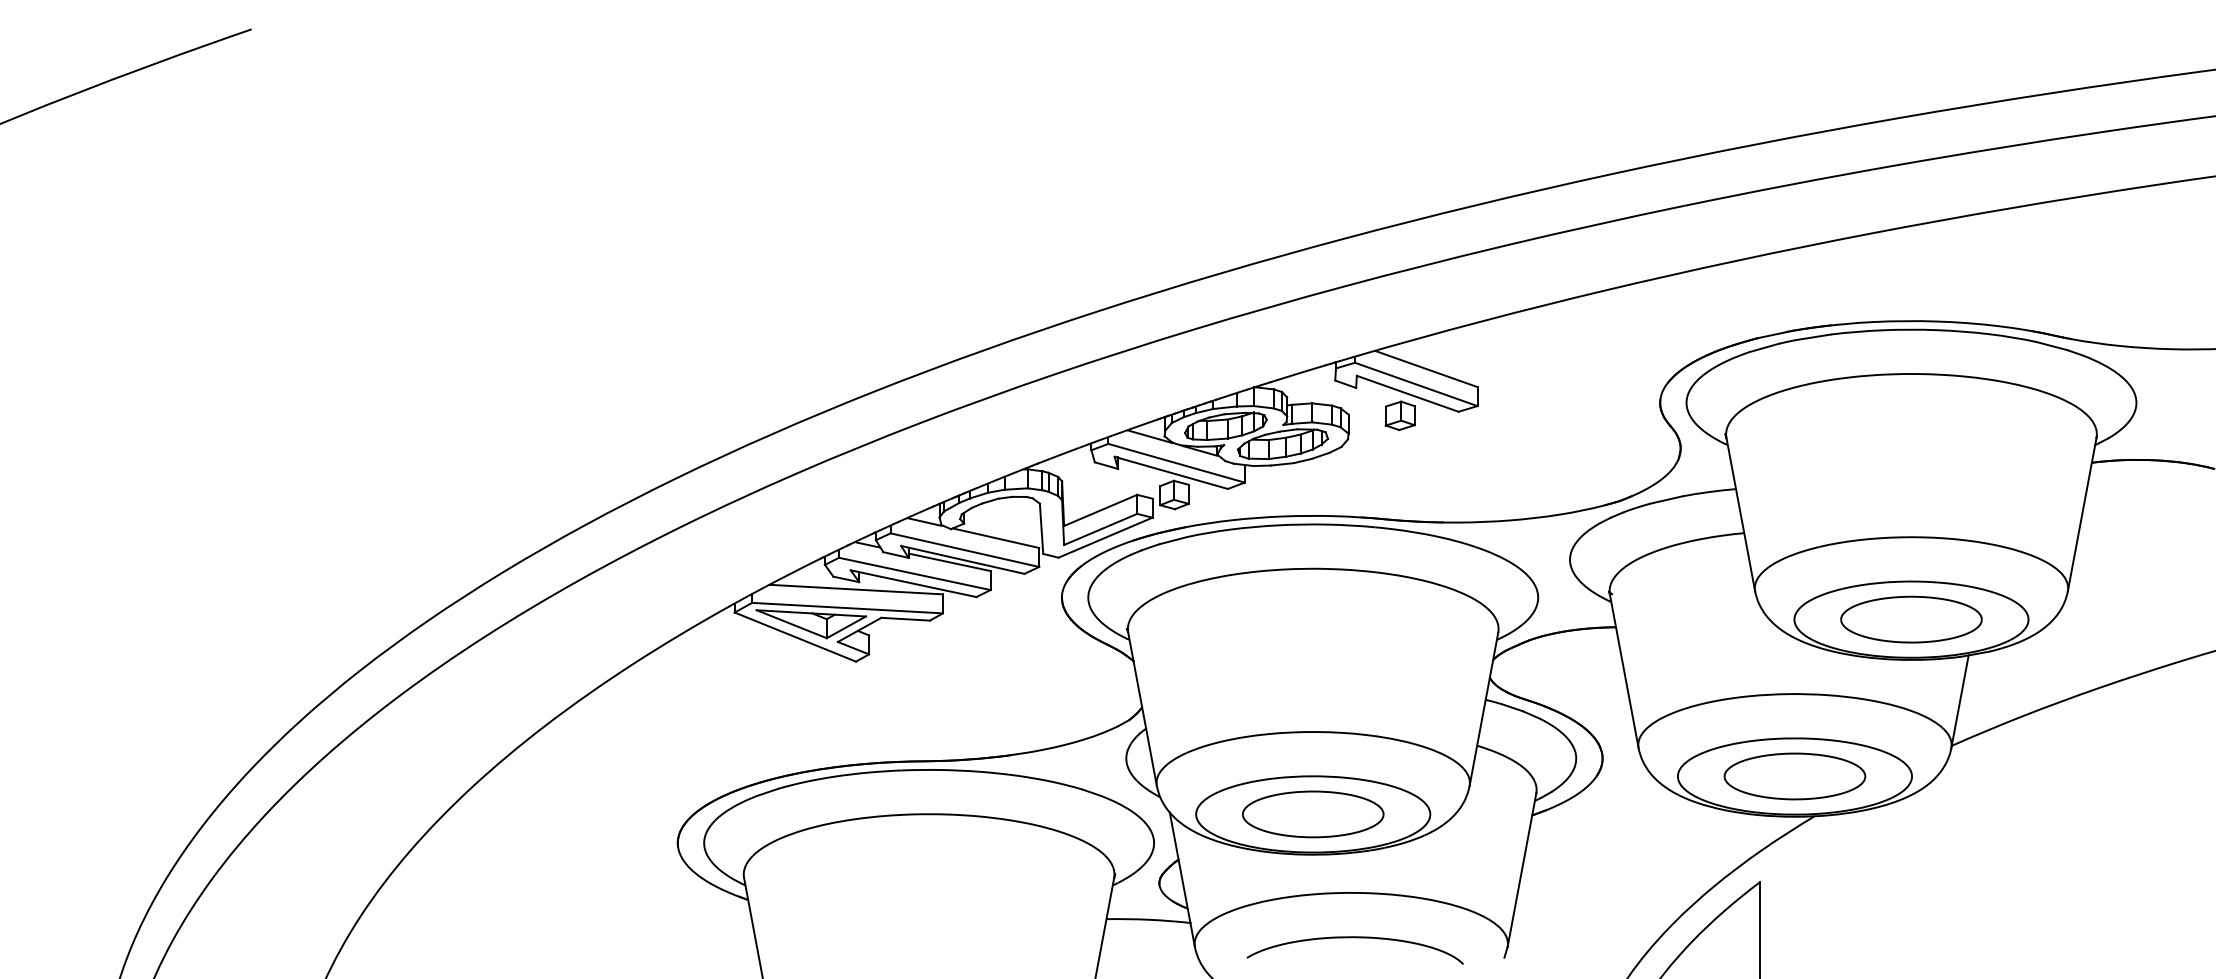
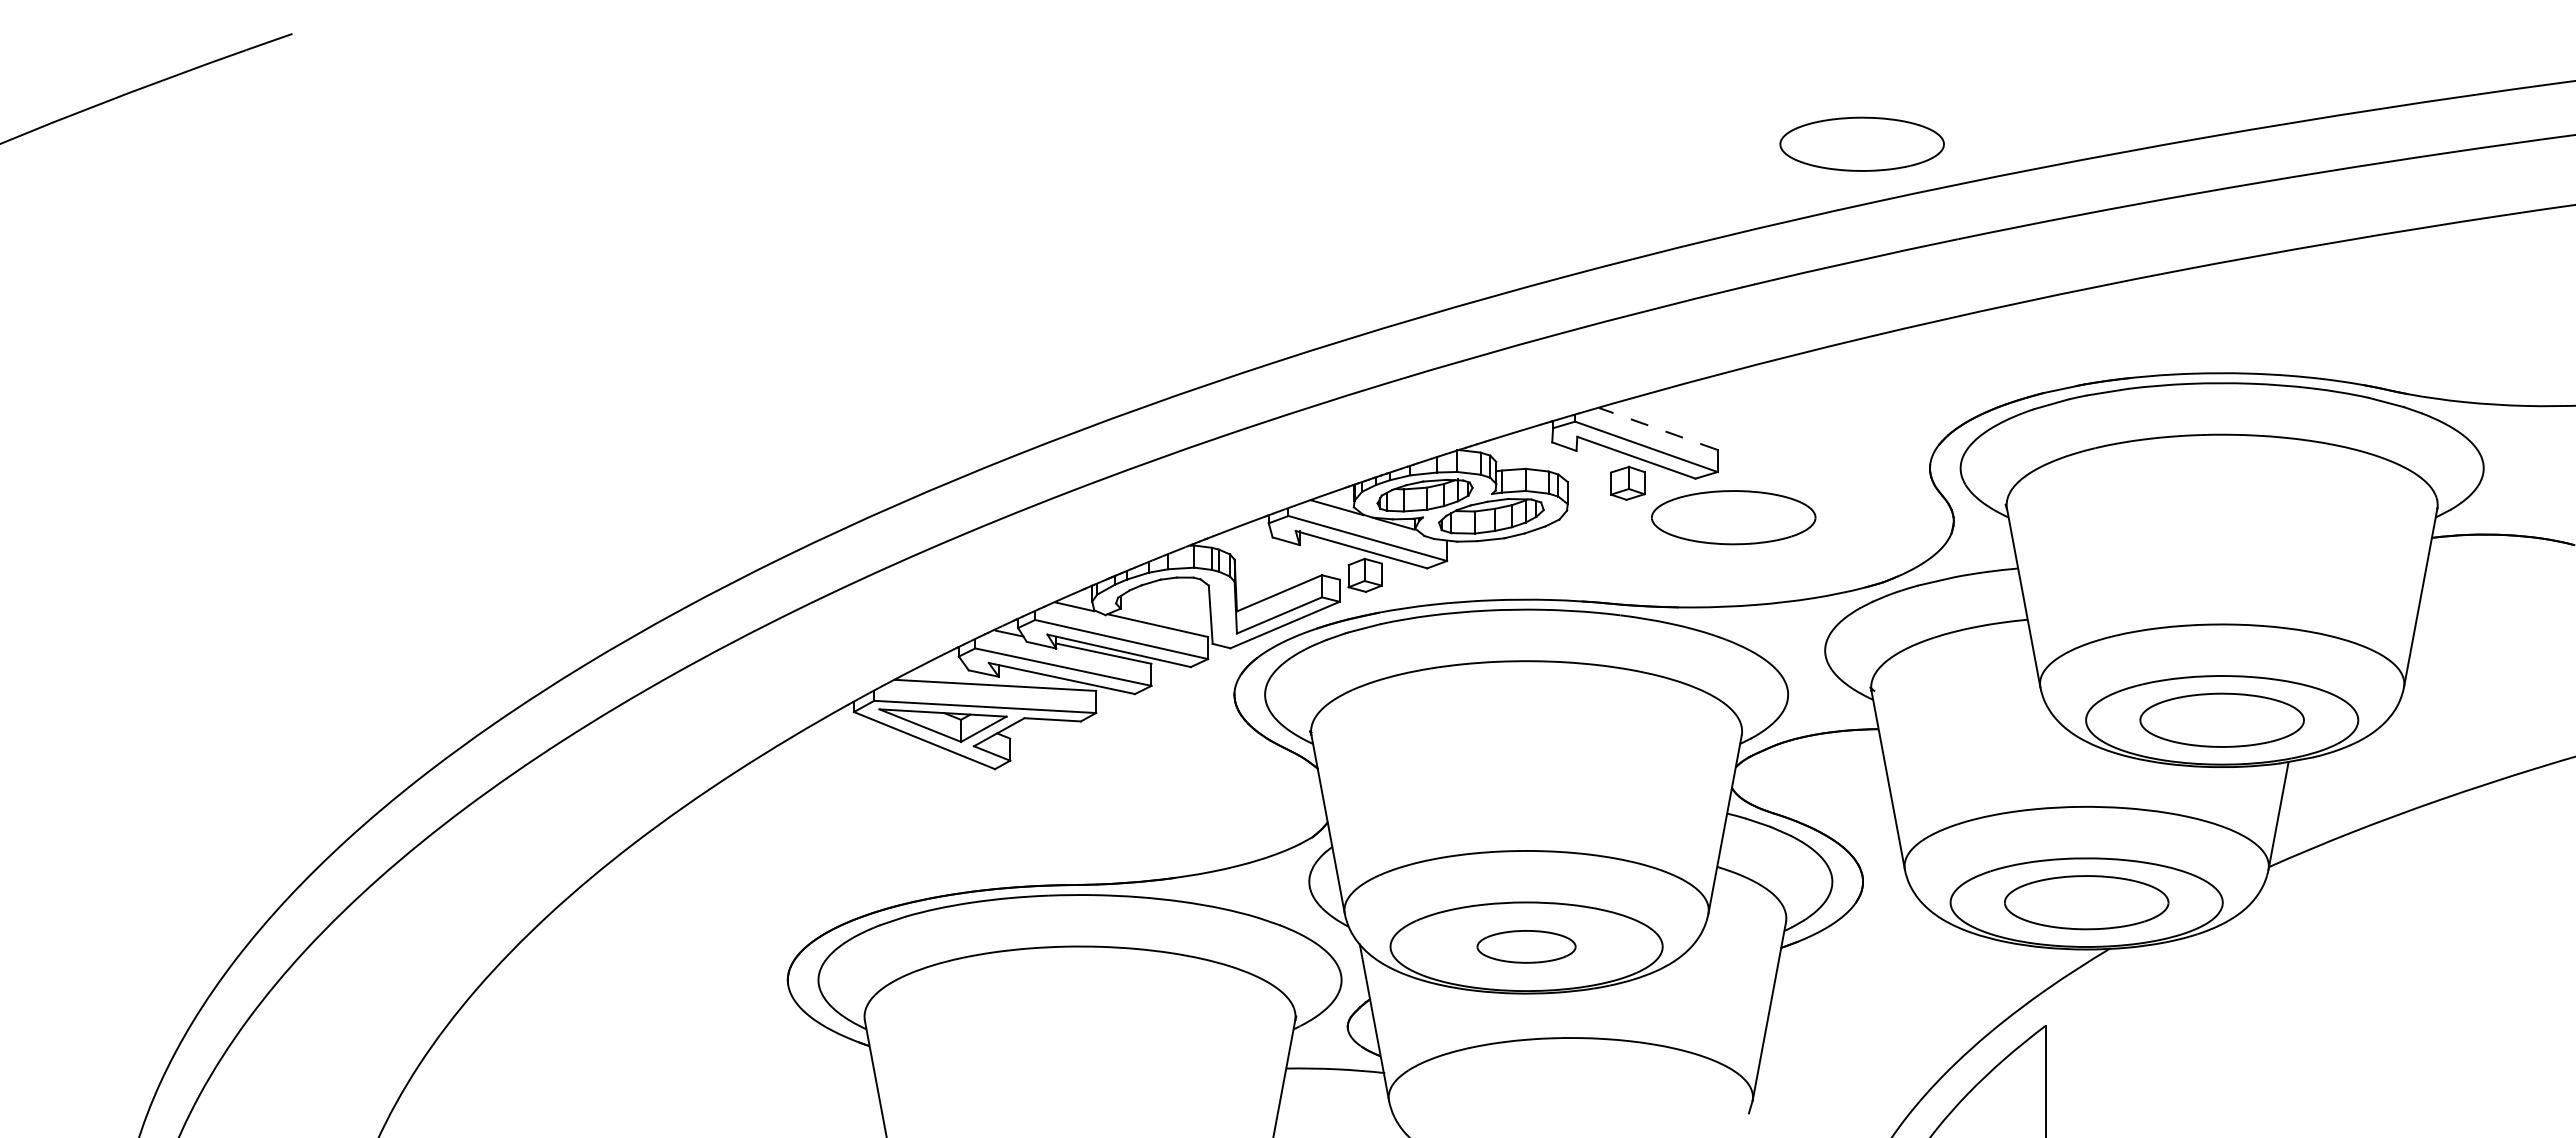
part: (1601, 123) -> (1861, 143), added
line: (1426, 369) -> (1658, 429), solid -> dashed
part: (1491, 445) -> (1733, 517), added
part: (1313, 814) -> (1526, 946), size x0.6
curve: (1355, 938) -> (1575, 1090), removed

